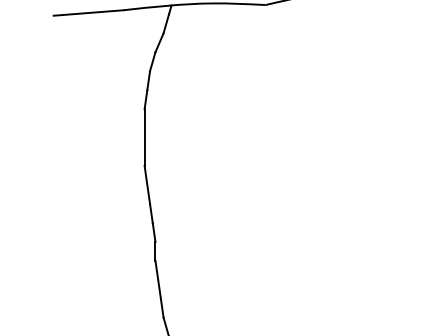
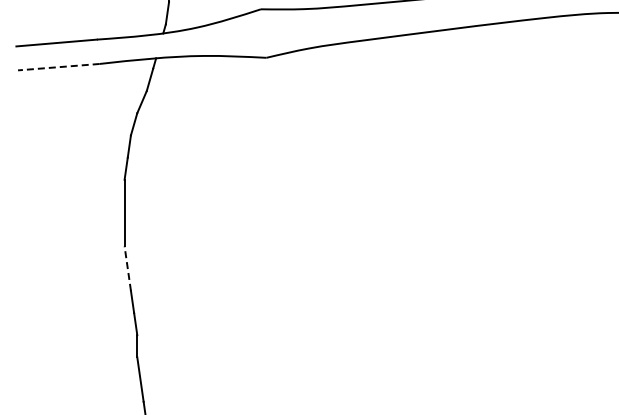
line: (88, 13) -> (58, 67), solid -> dashed
line: (147, 184) -> (127, 268), solid -> dashed

